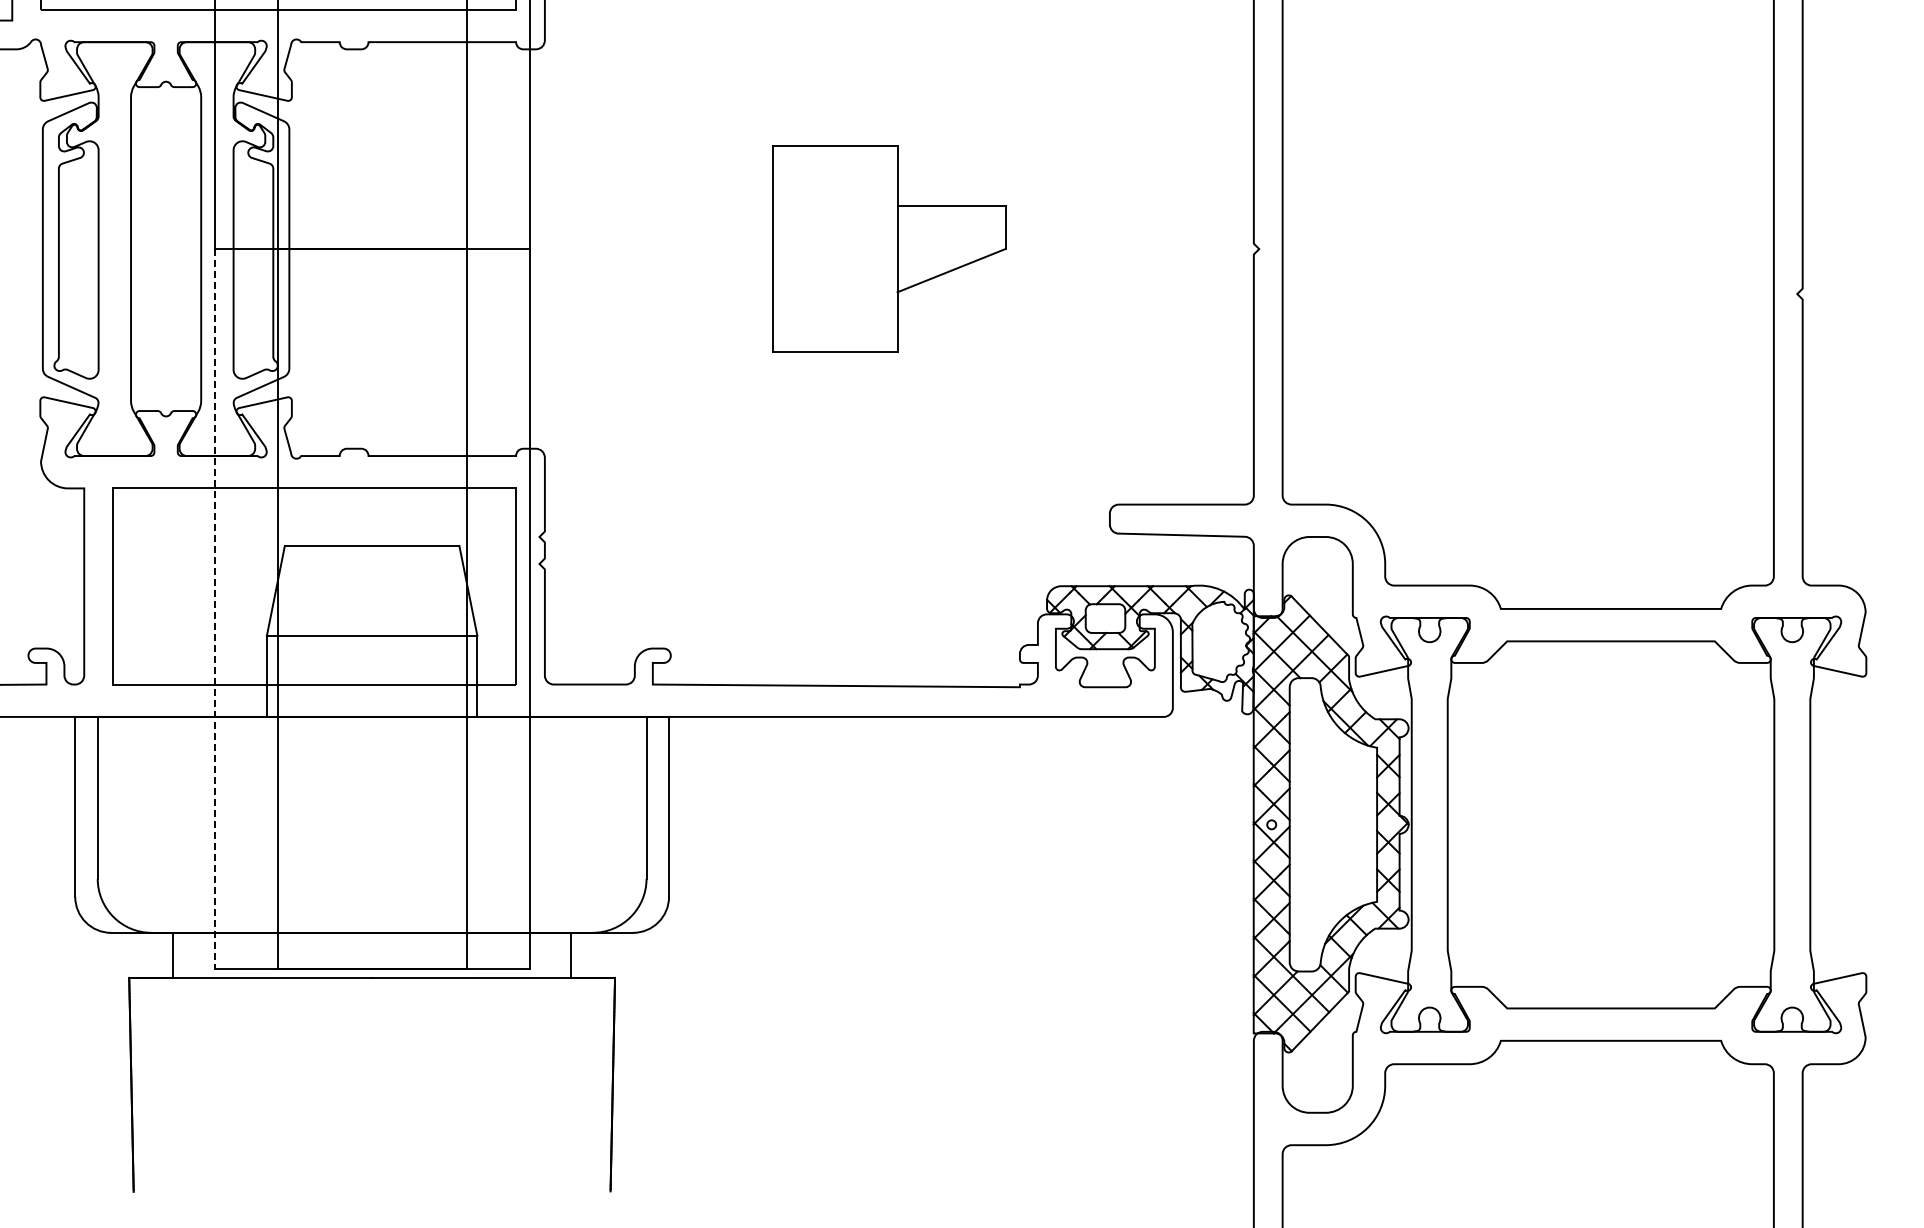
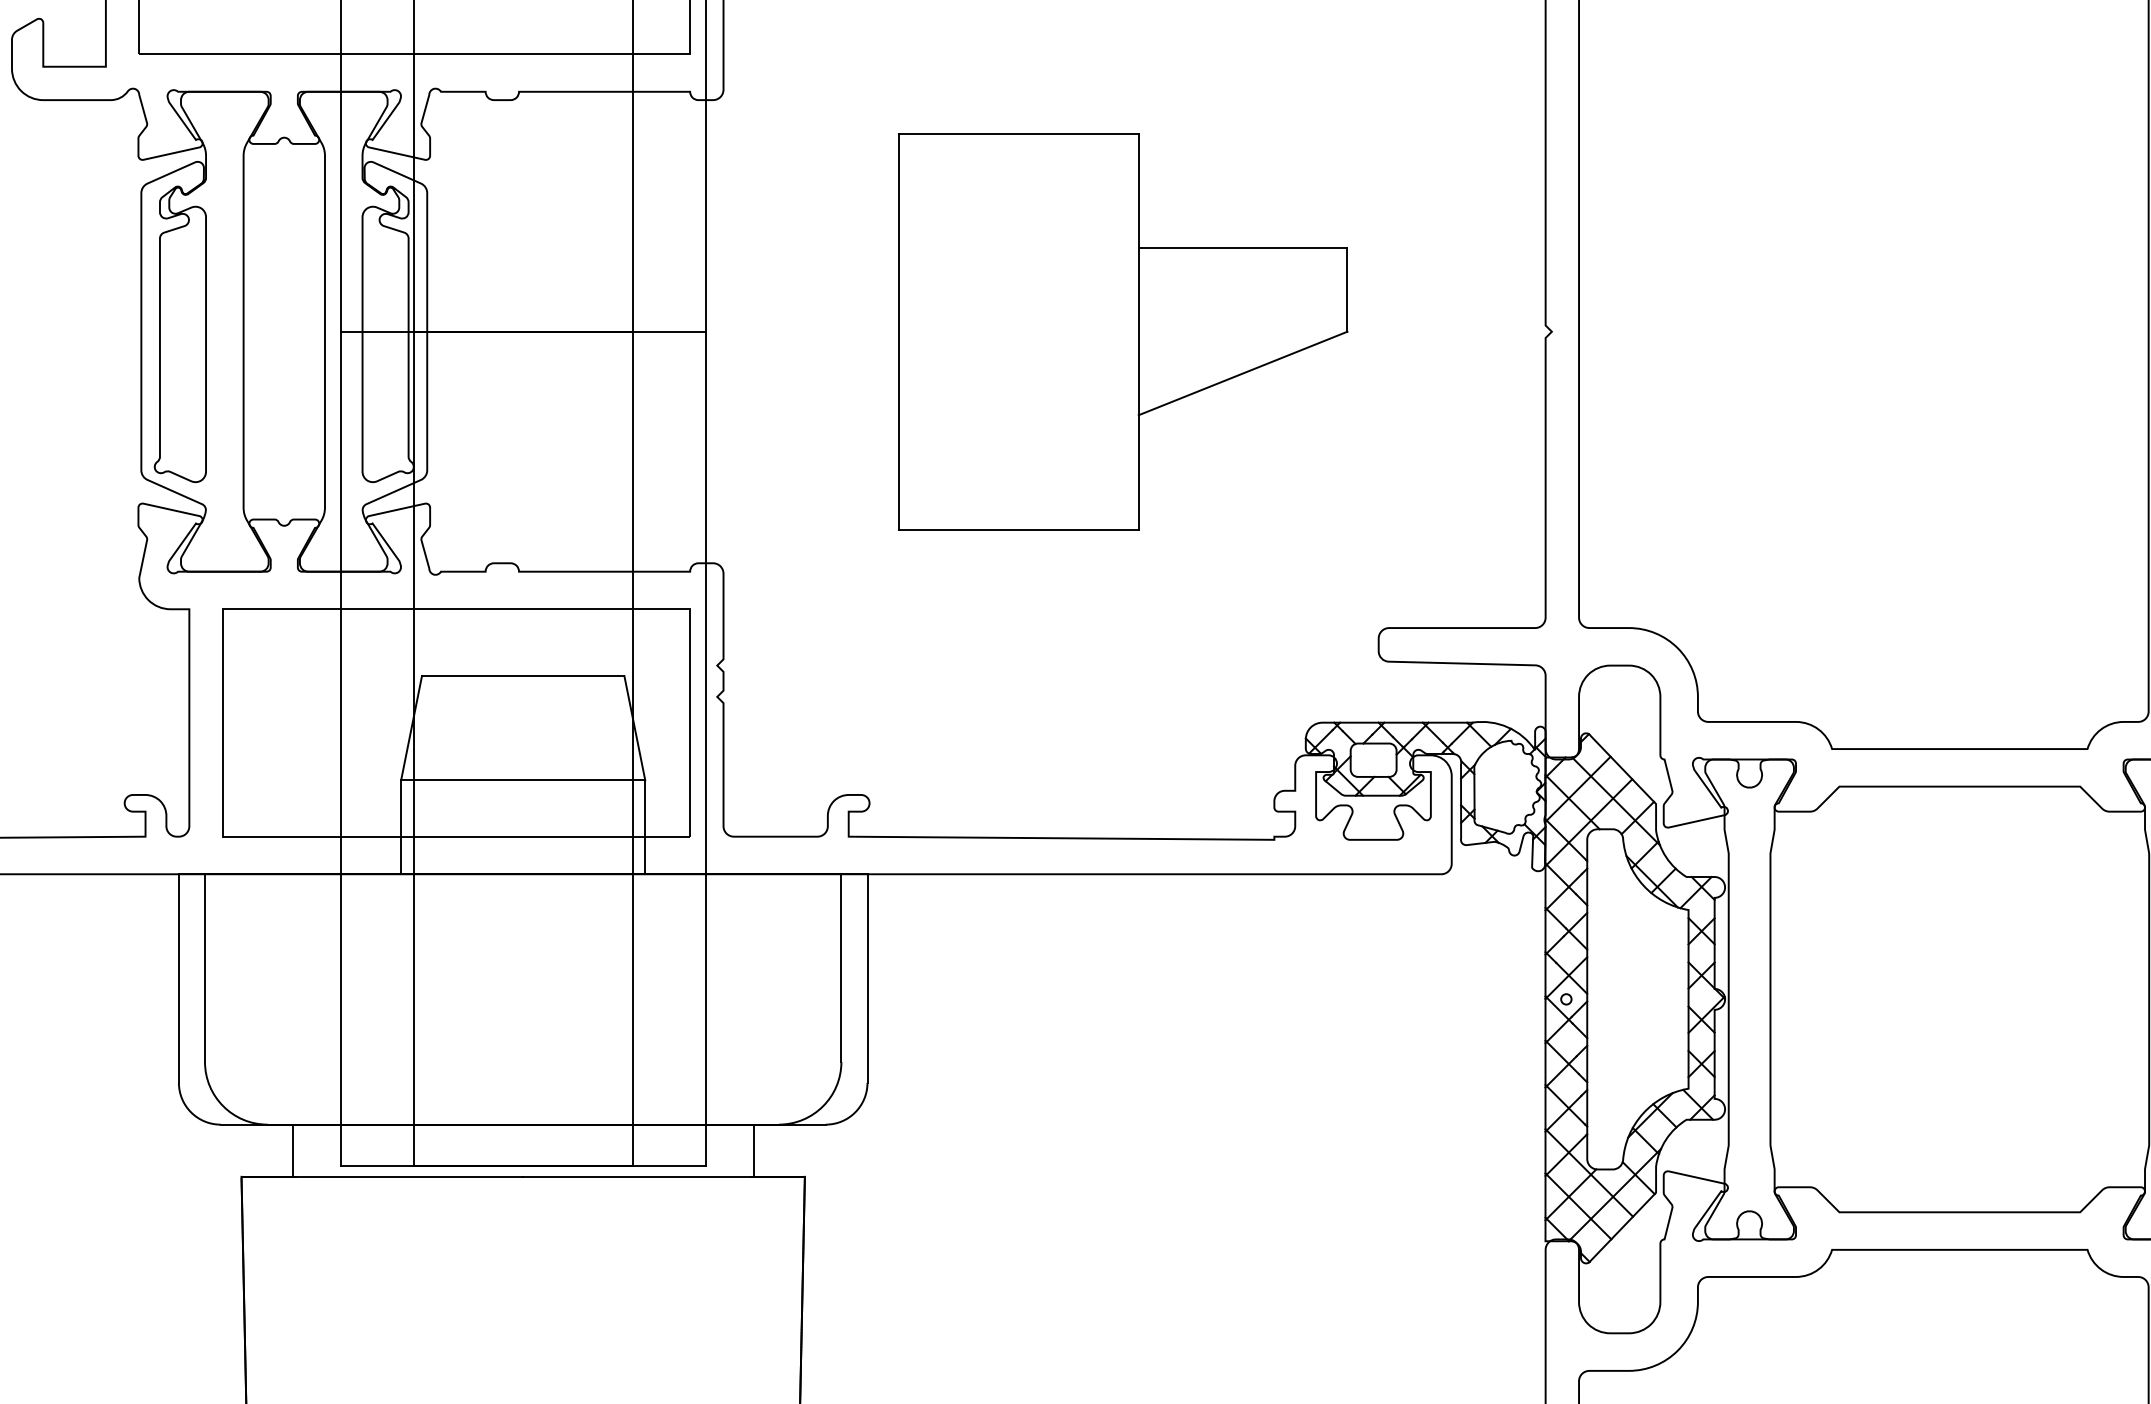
part: (889, 248) -> (1123, 331), size x1.67
line: (214, 608) -> (340, 748), dashed -> solid

